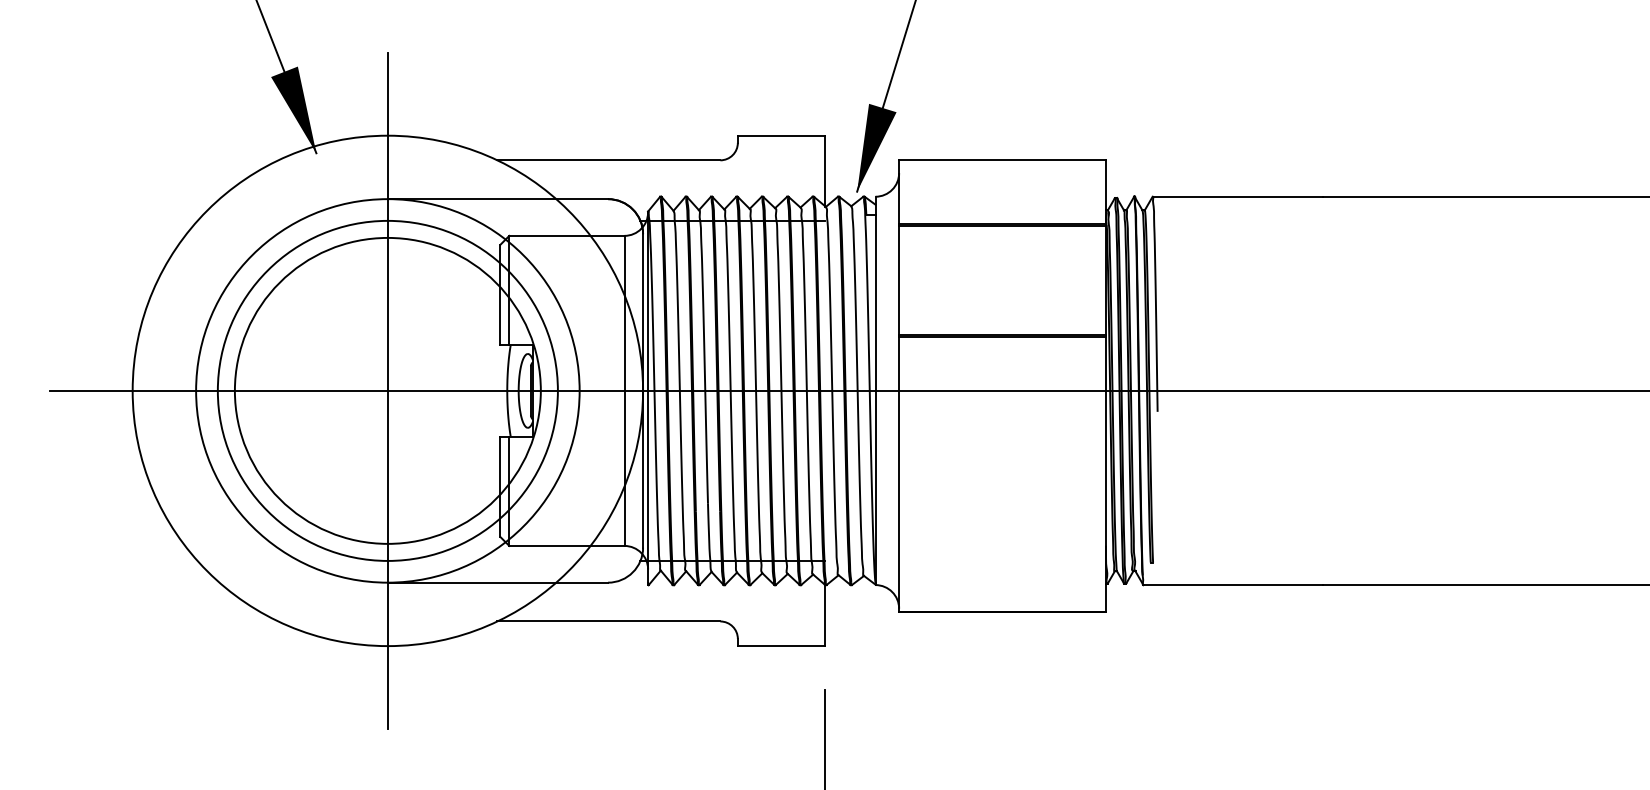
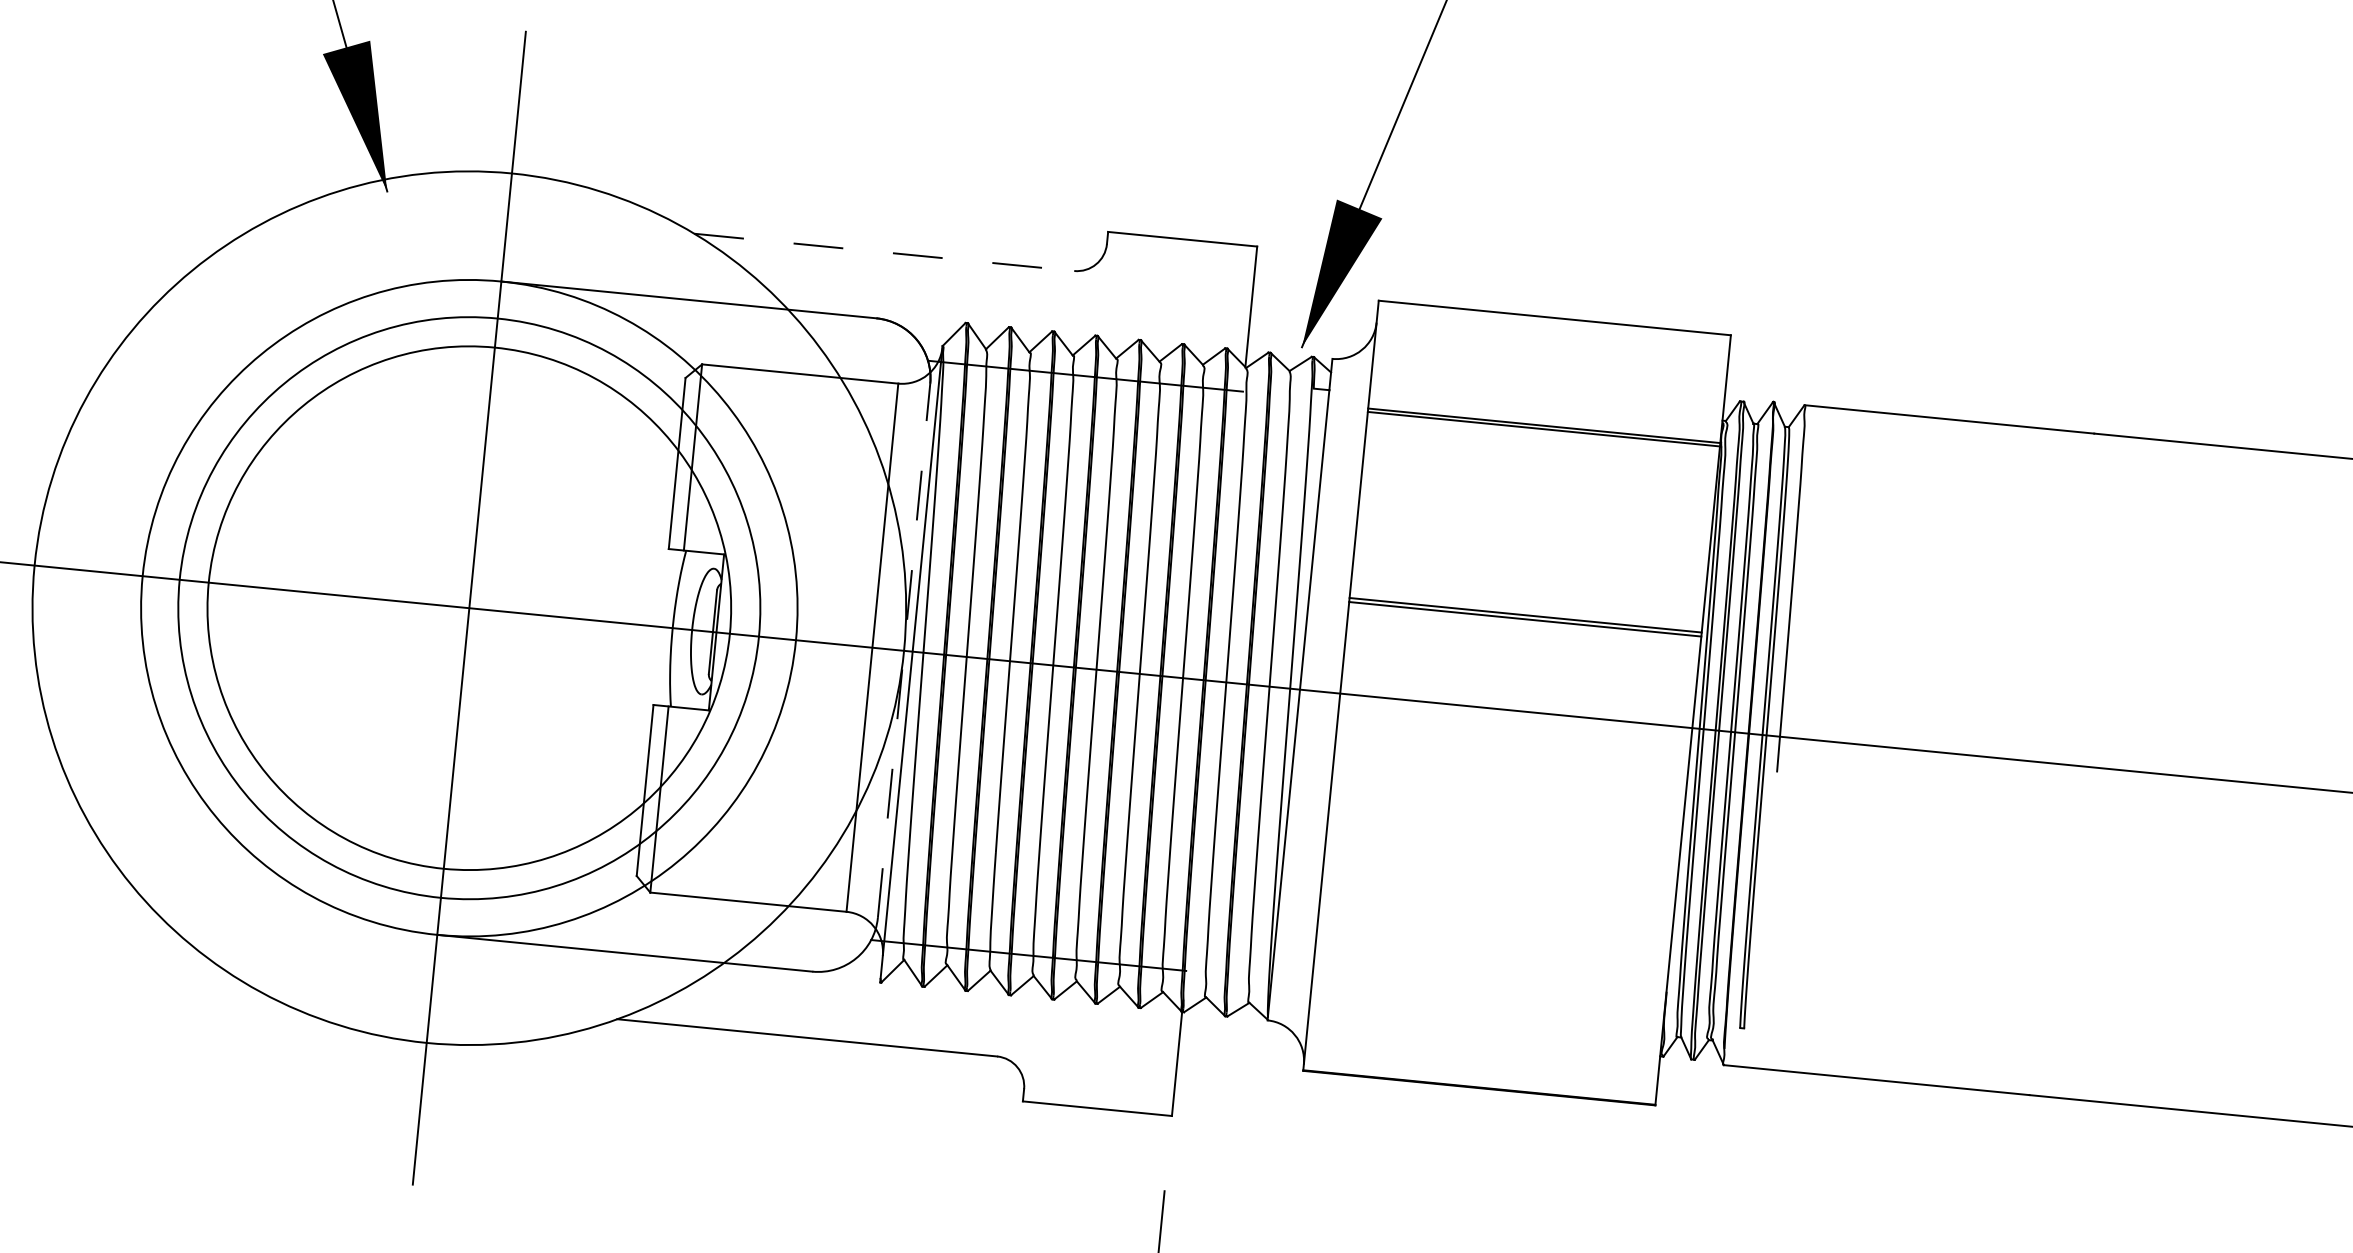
line: (608, 160) -> (883, 252), solid -> dashed
line: (643, 390) -> (904, 650), solid -> dashed

